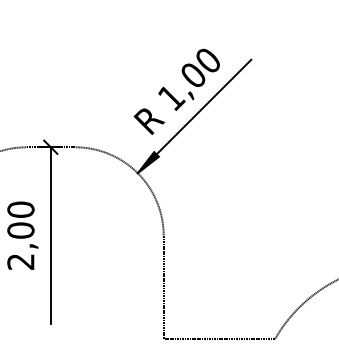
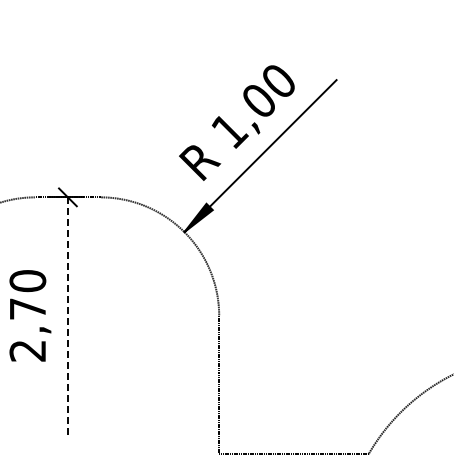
text: (20, 230) -> (27, 308), 2,00 -> 2,70
line: (50, 236) -> (67, 316), solid -> dashed

